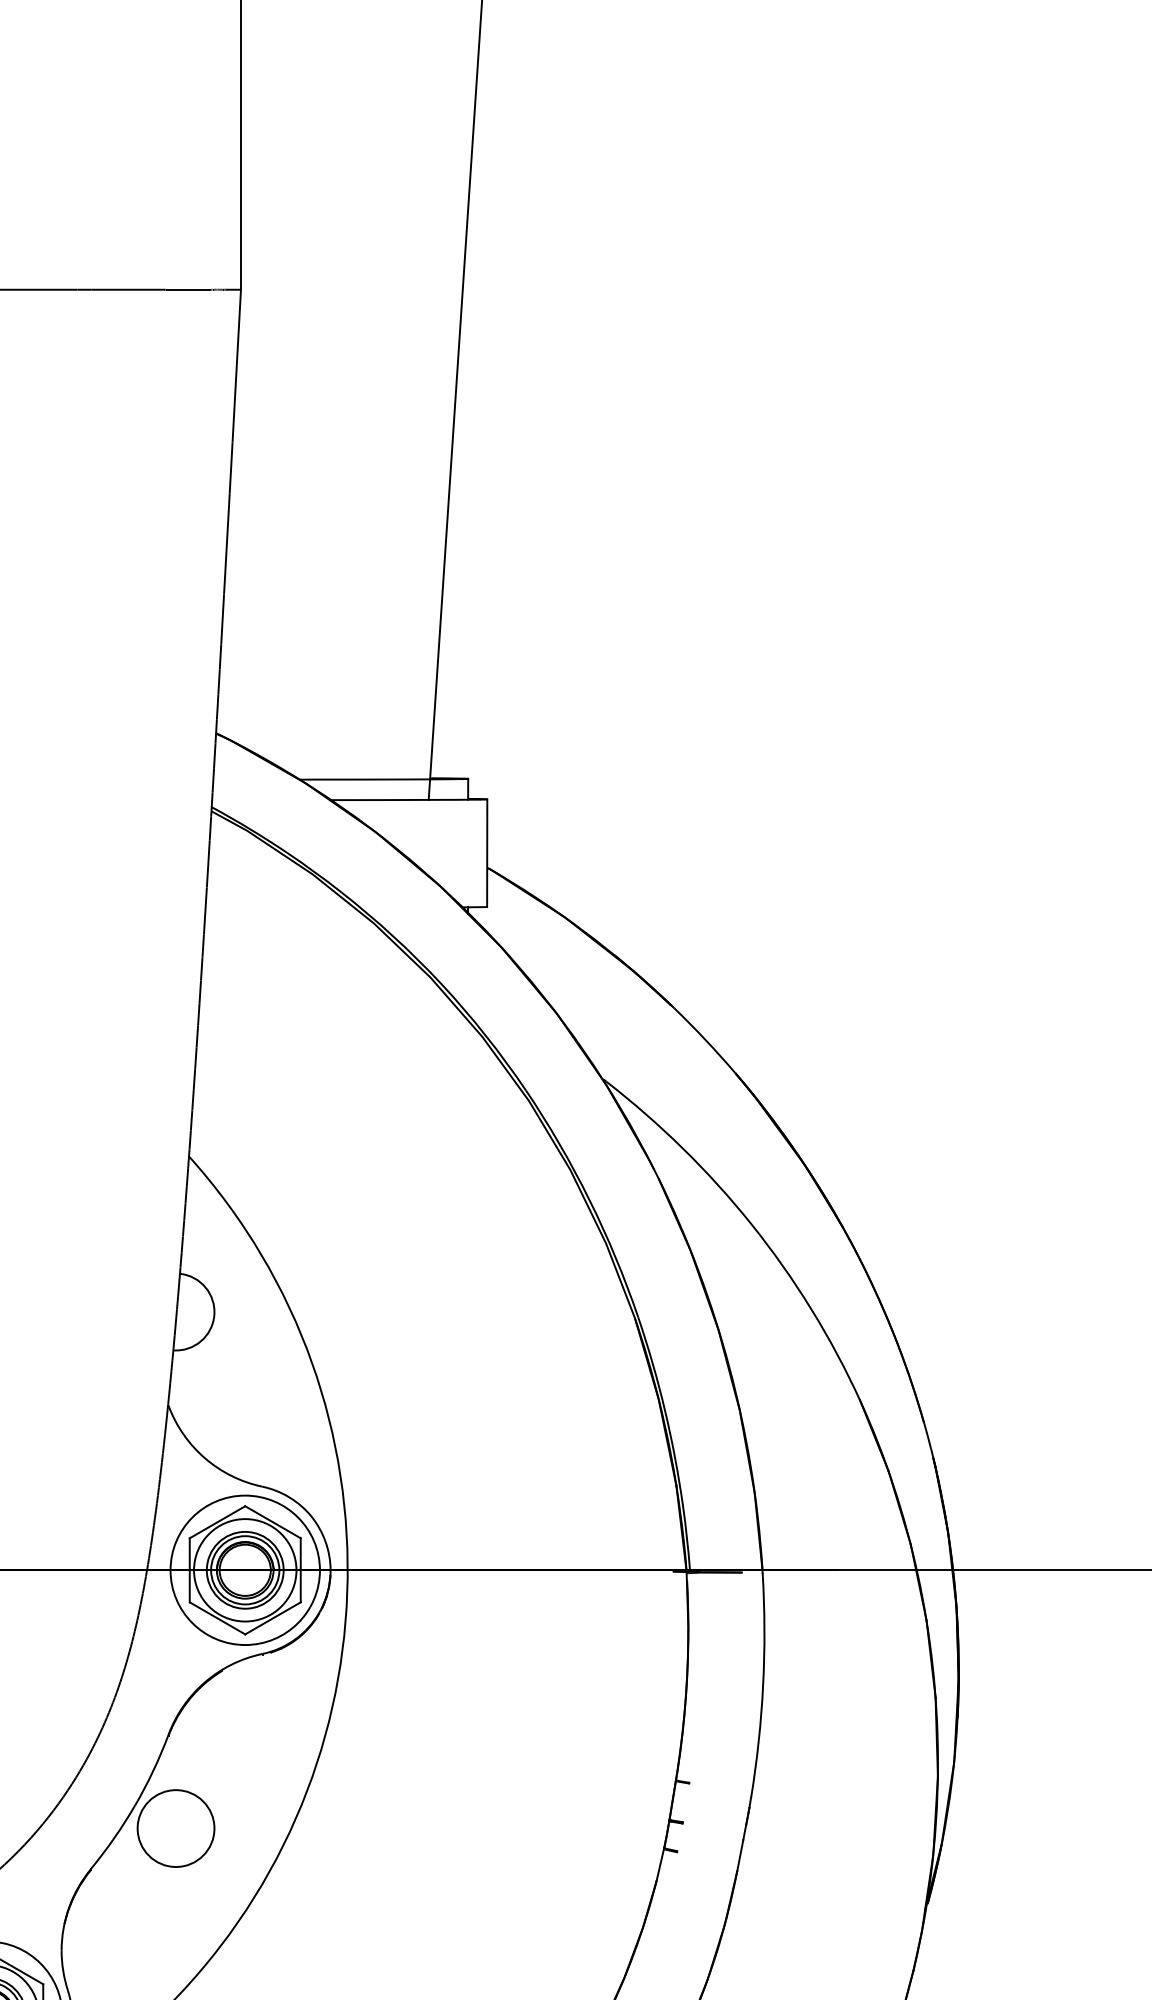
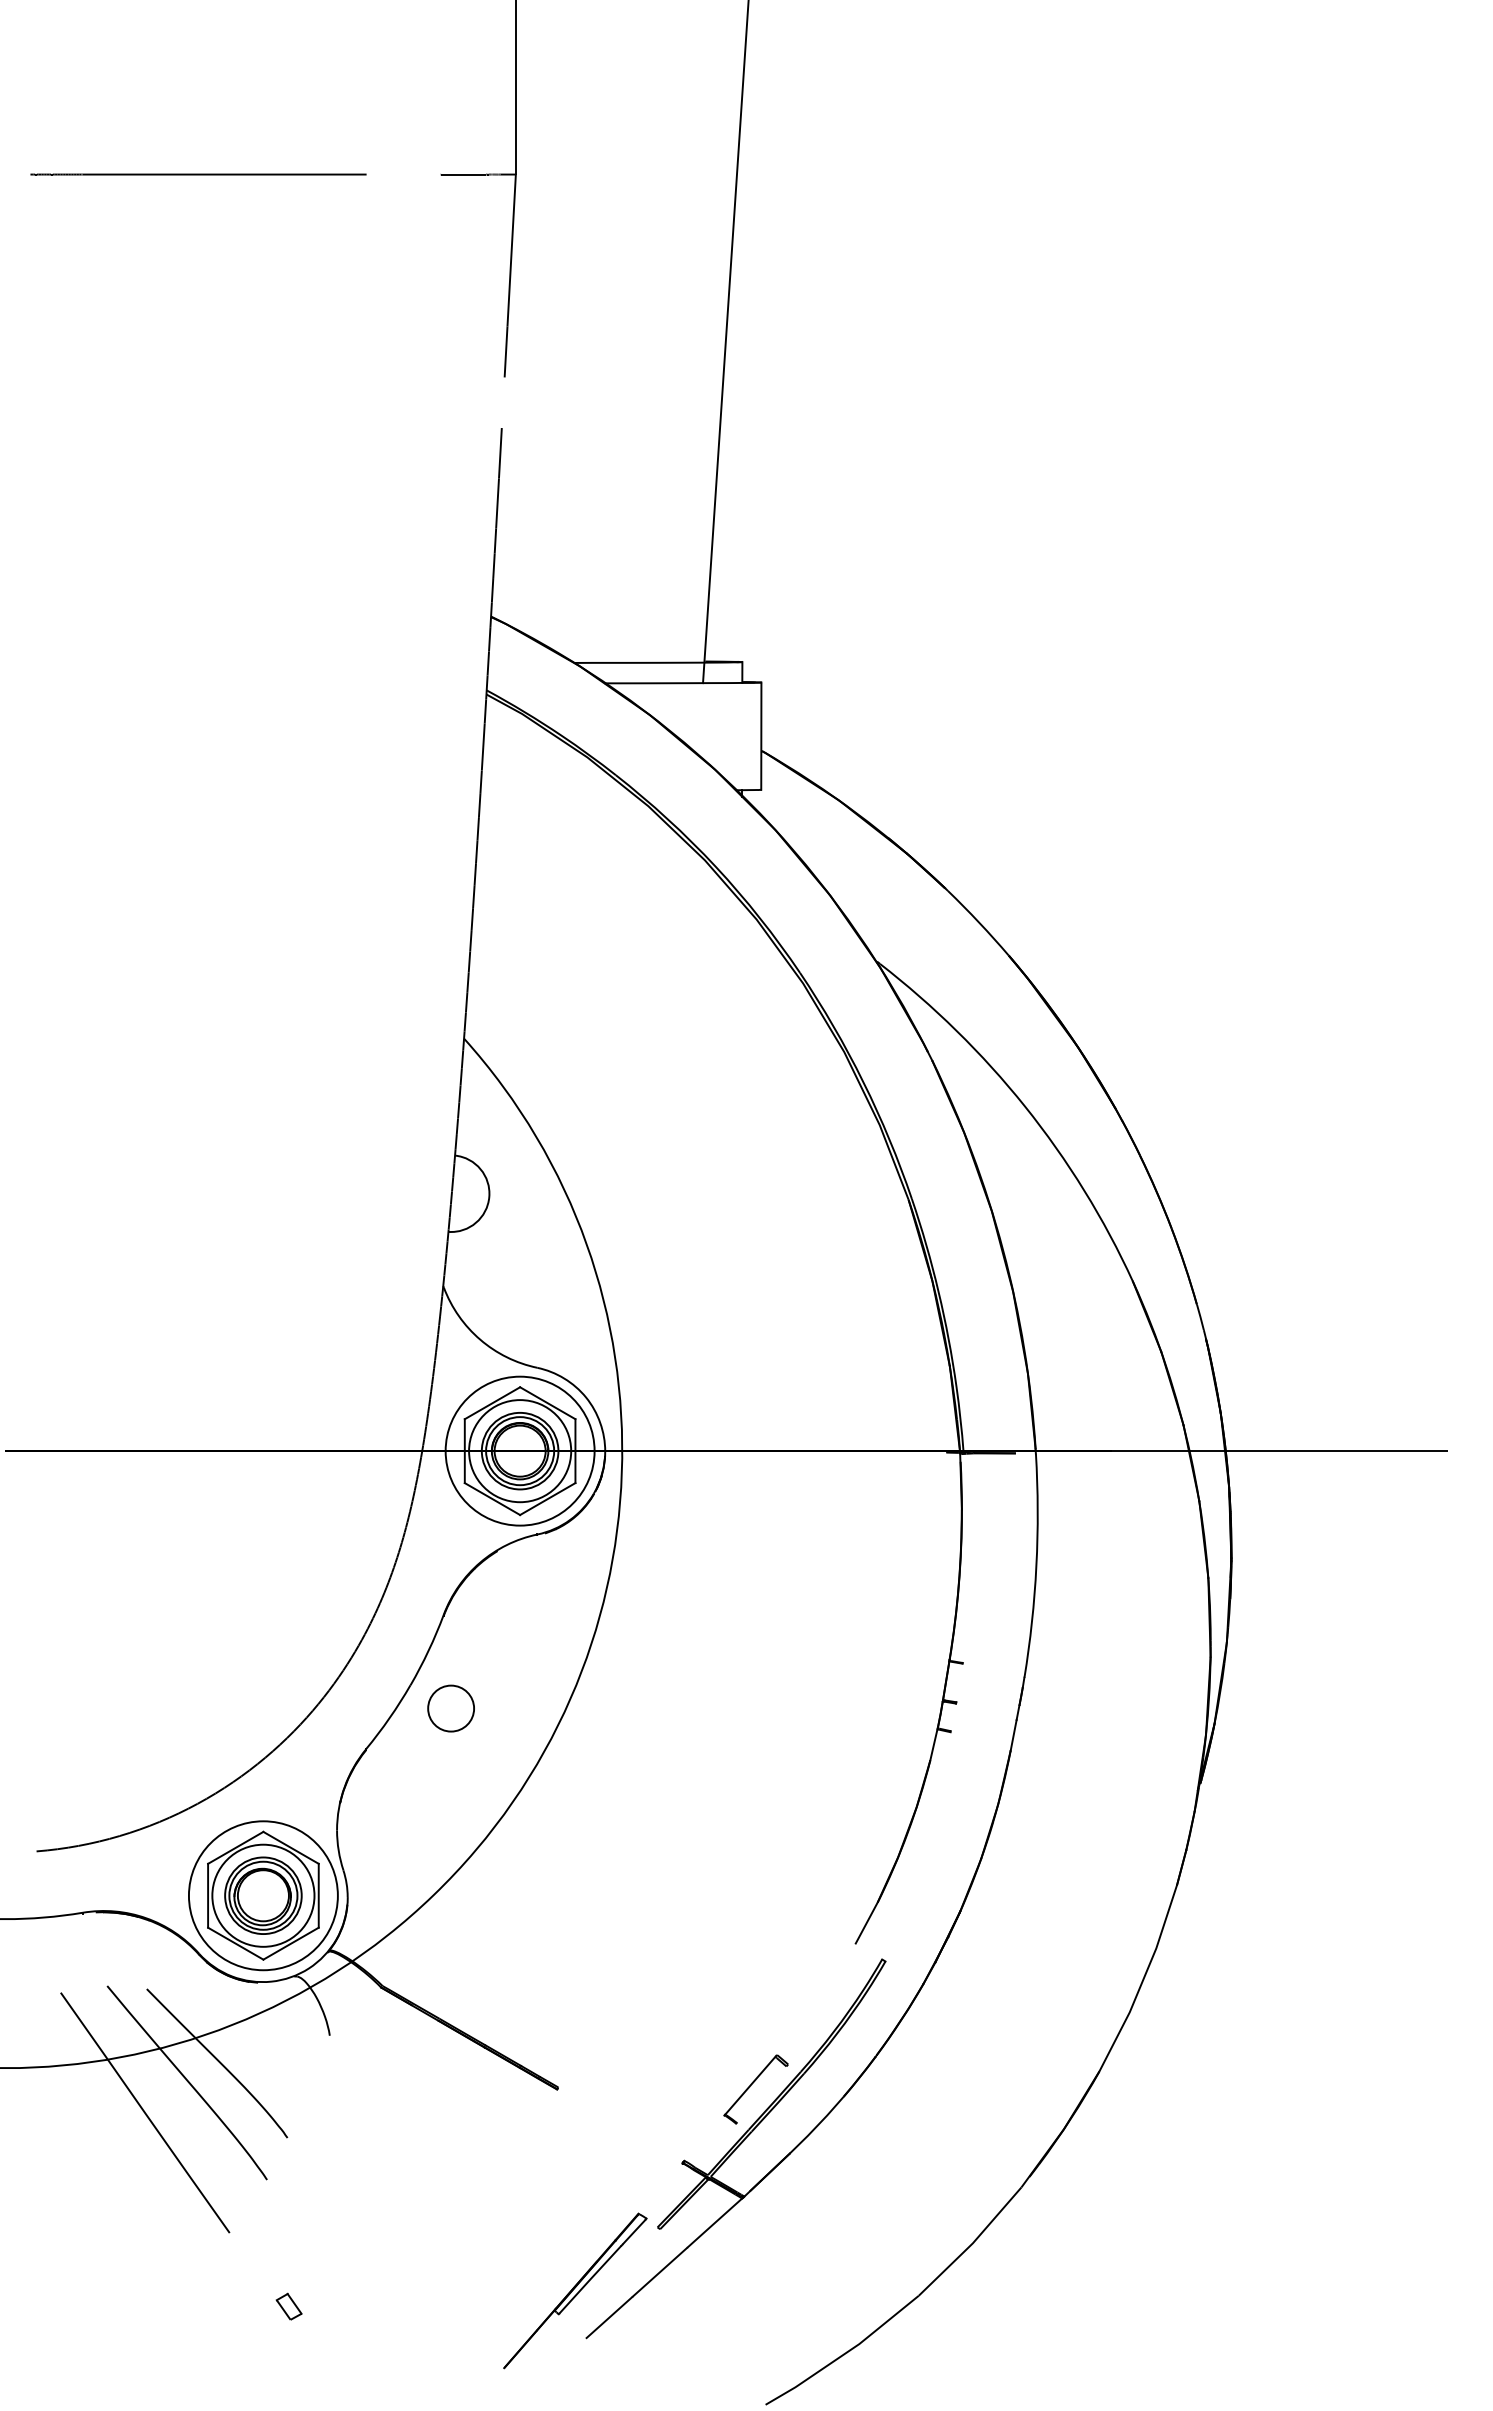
line: (128, 289) -> (403, 174), removed
line: (227, 518) -> (502, 402), removed
circle: (175, 1828) -> (450, 1708), size x0.6

